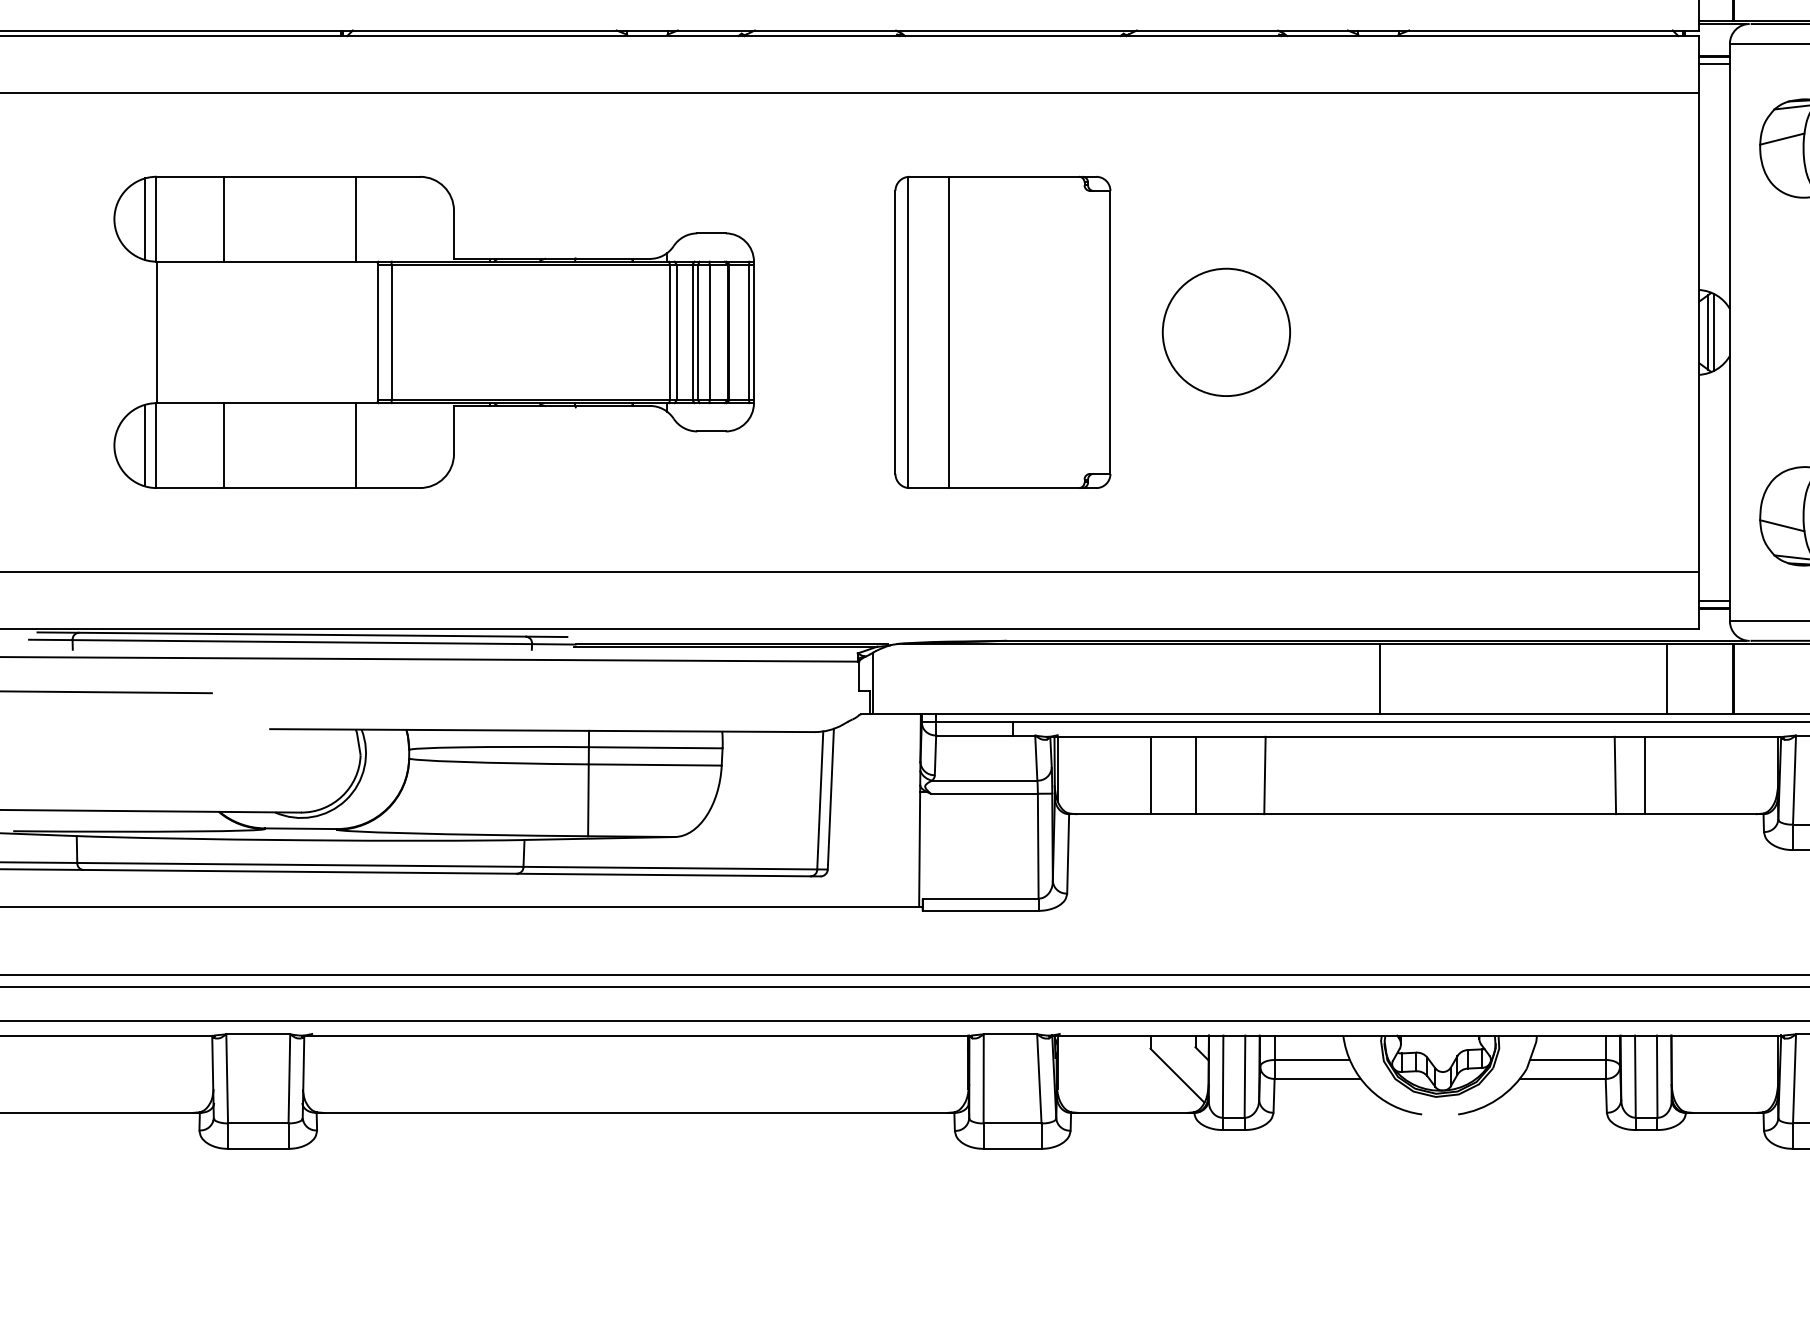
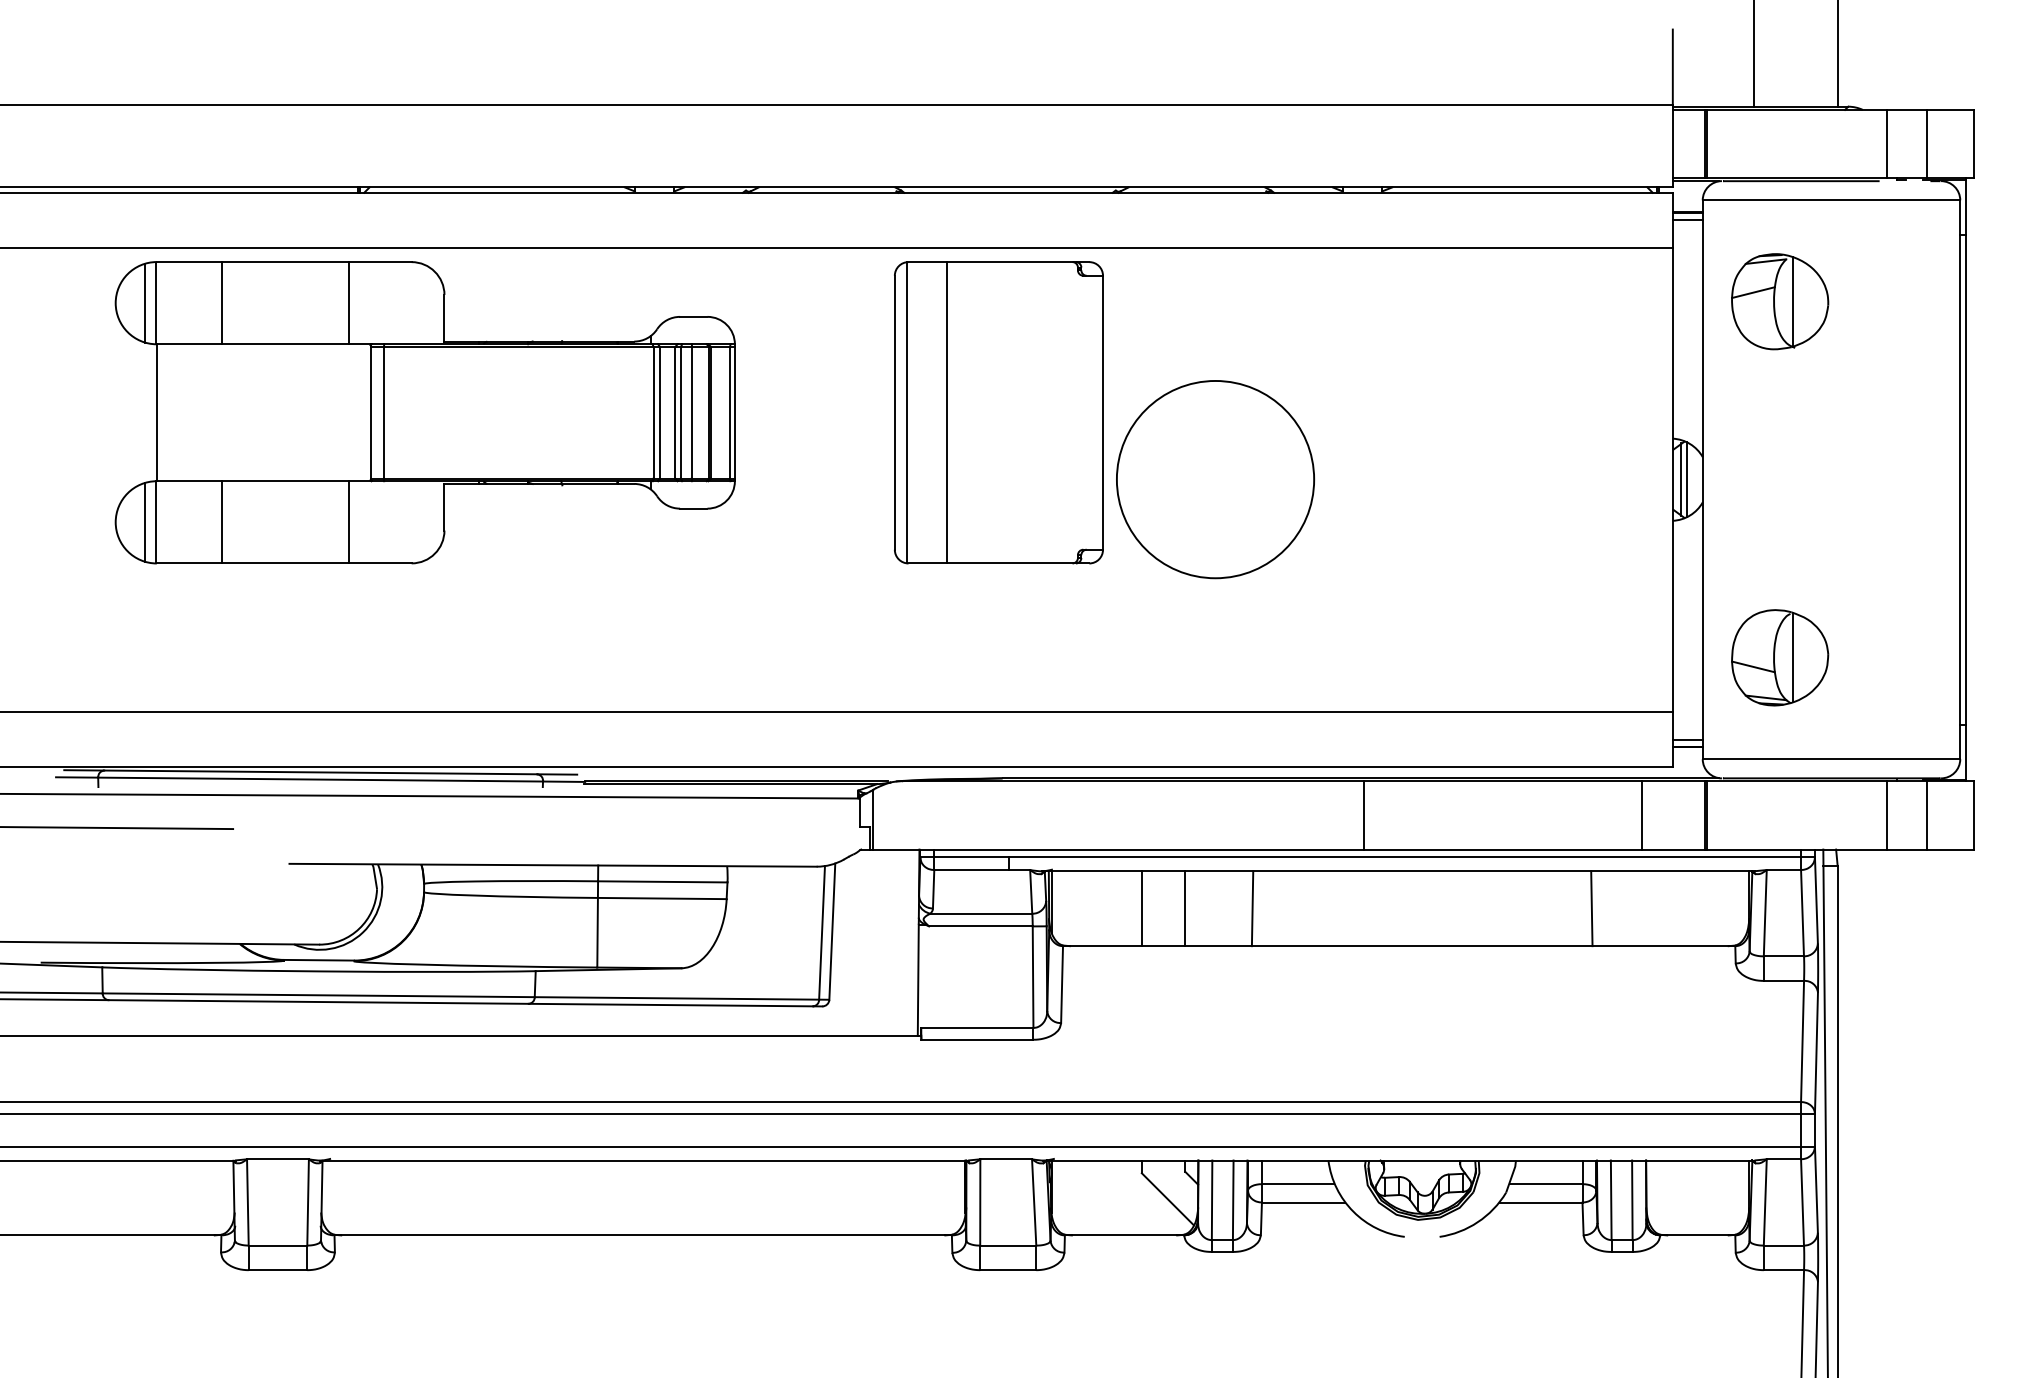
part: (433, 332) -> (424, 412), moved
part: (1002, 332) -> (998, 412), moved
circle: (1225, 332) -> (1214, 479), size x1.6
line: (1644, 775) -> (1620, 908), removed

